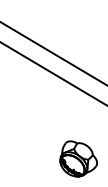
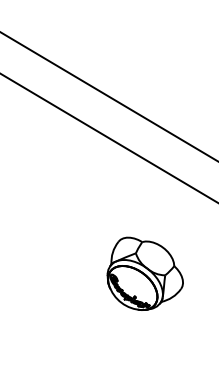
part: (78, 158) -> (144, 272), moved

